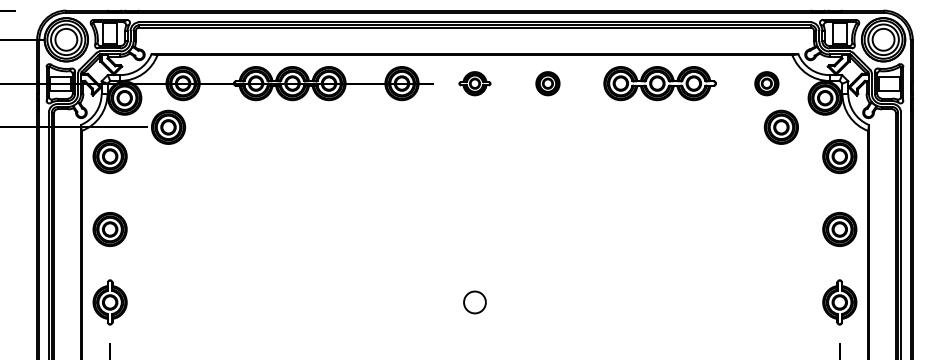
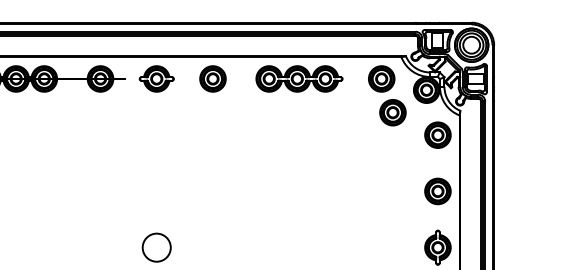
part: (474, 83) -> (156, 78), size x1.43
part: (547, 83) -> (212, 78), size x1.43
part: (766, 83) -> (381, 78), size x1.43
circle: (474, 302) -> (156, 247), size x1.67

